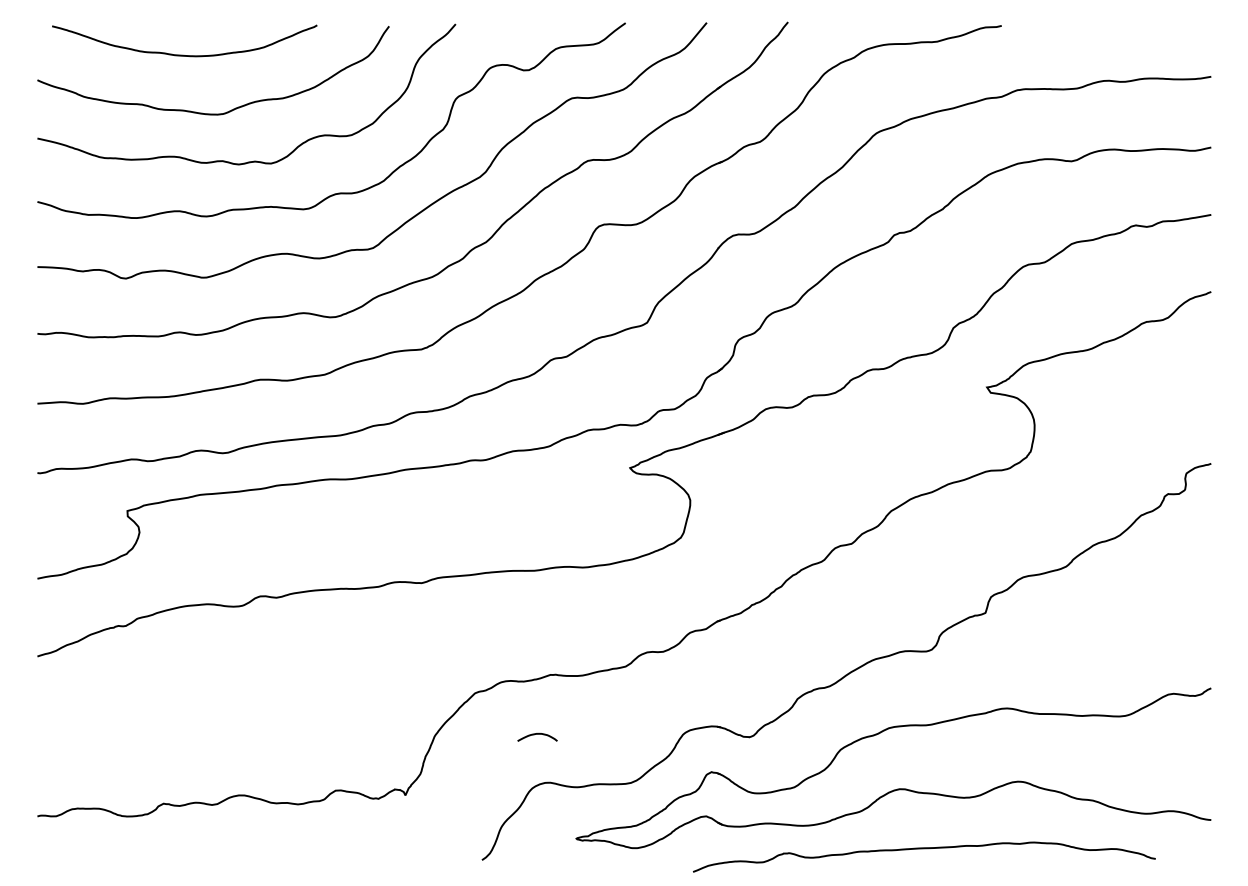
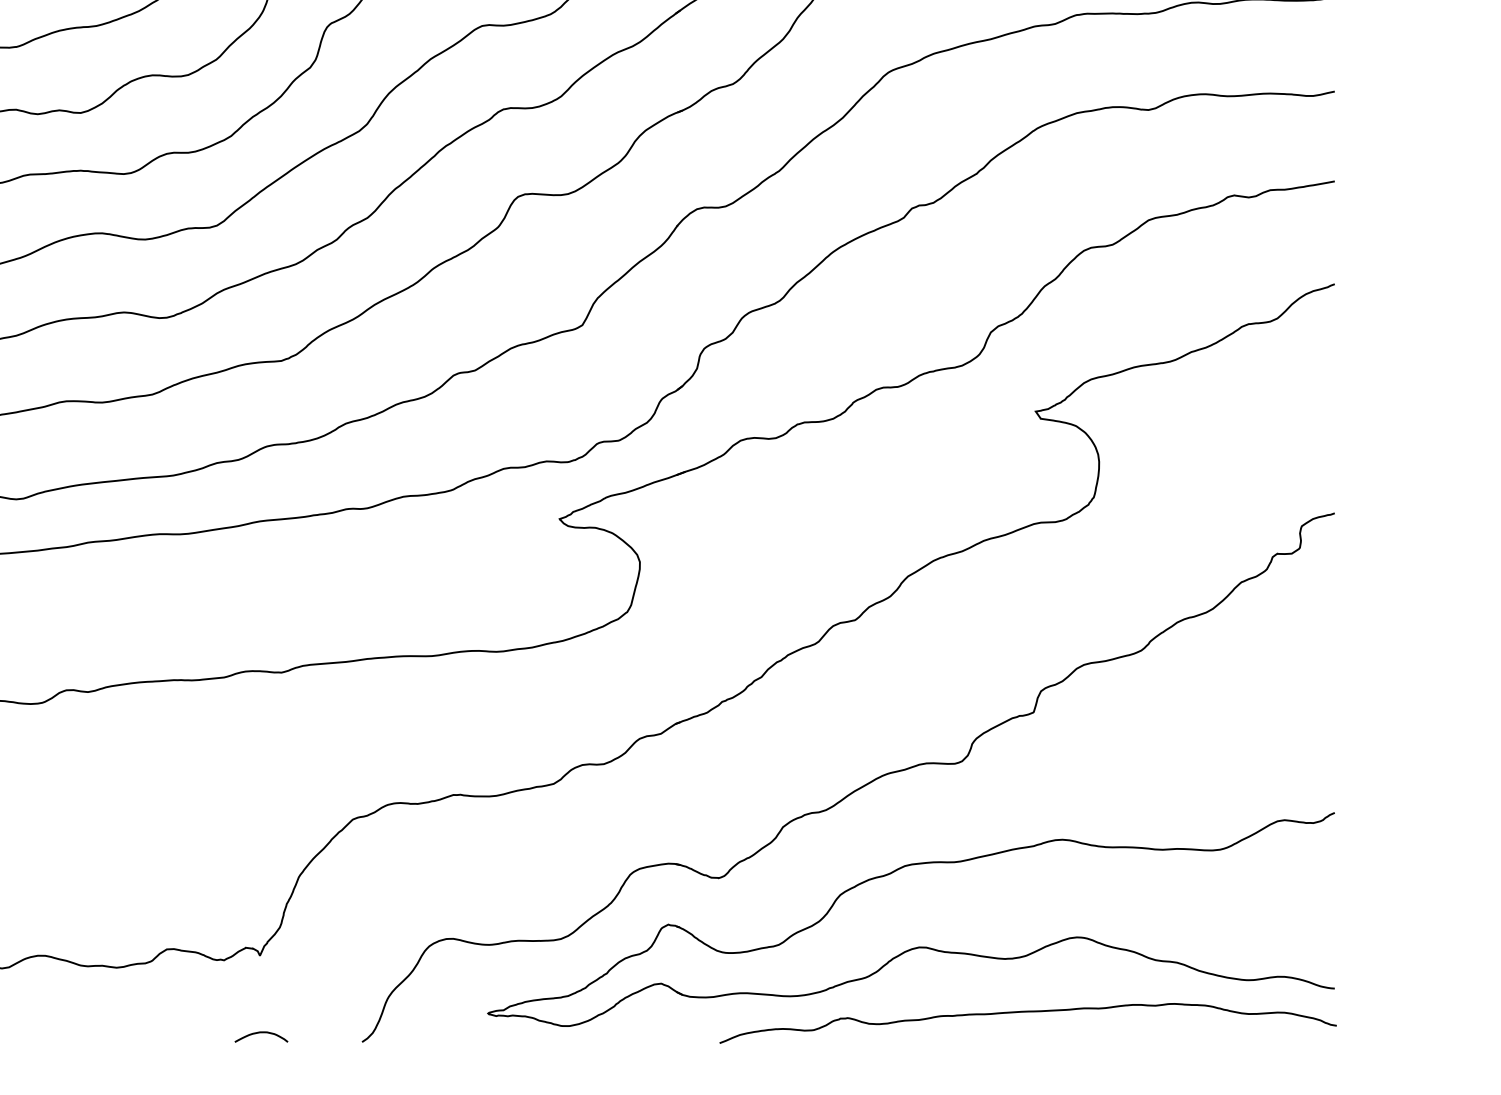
curve: (537, 734) -> (261, 1033), moved
curve: (924, 849) -> (1028, 1013), moved

